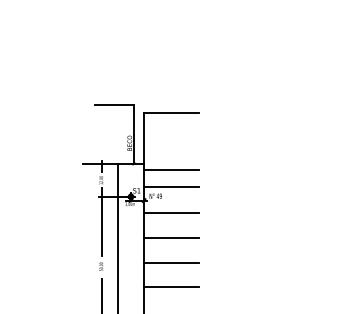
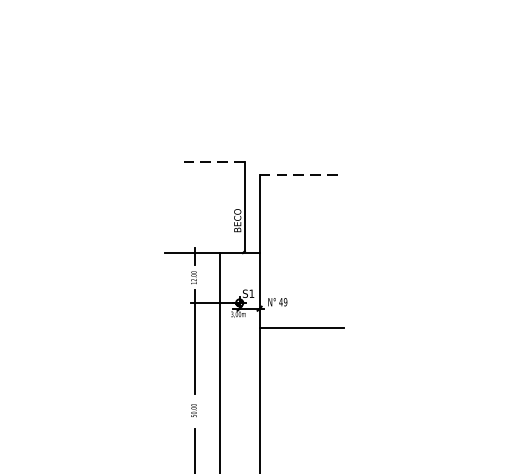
line: (114, 104) -> (214, 161), solid -> dashed
line: (171, 113) -> (301, 174), solid -> dashed
line: (171, 170) -> (301, 262), removed
line: (171, 186) -> (301, 287), removed
line: (171, 237) -> (301, 365), removed
line: (171, 262) -> (301, 404), removed
line: (171, 286) -> (301, 440), removed

